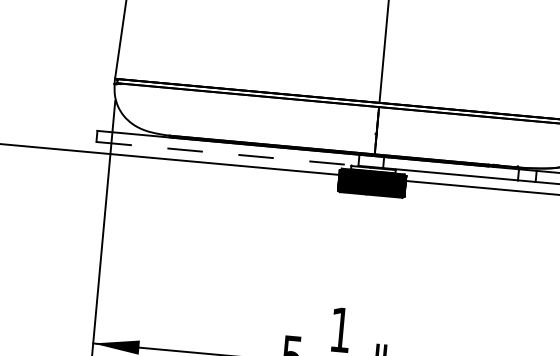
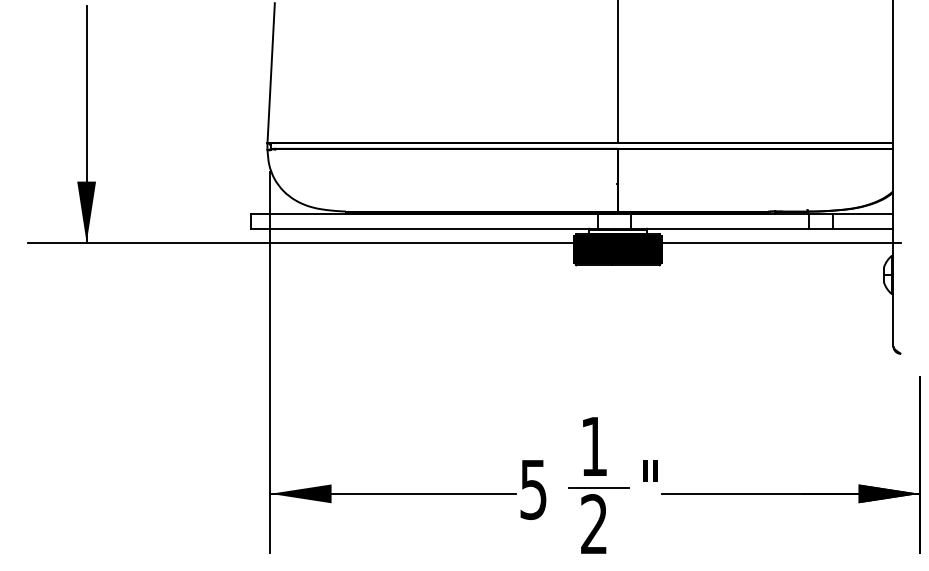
line: (227, 153) -> (424, 228), dashed -> solid

